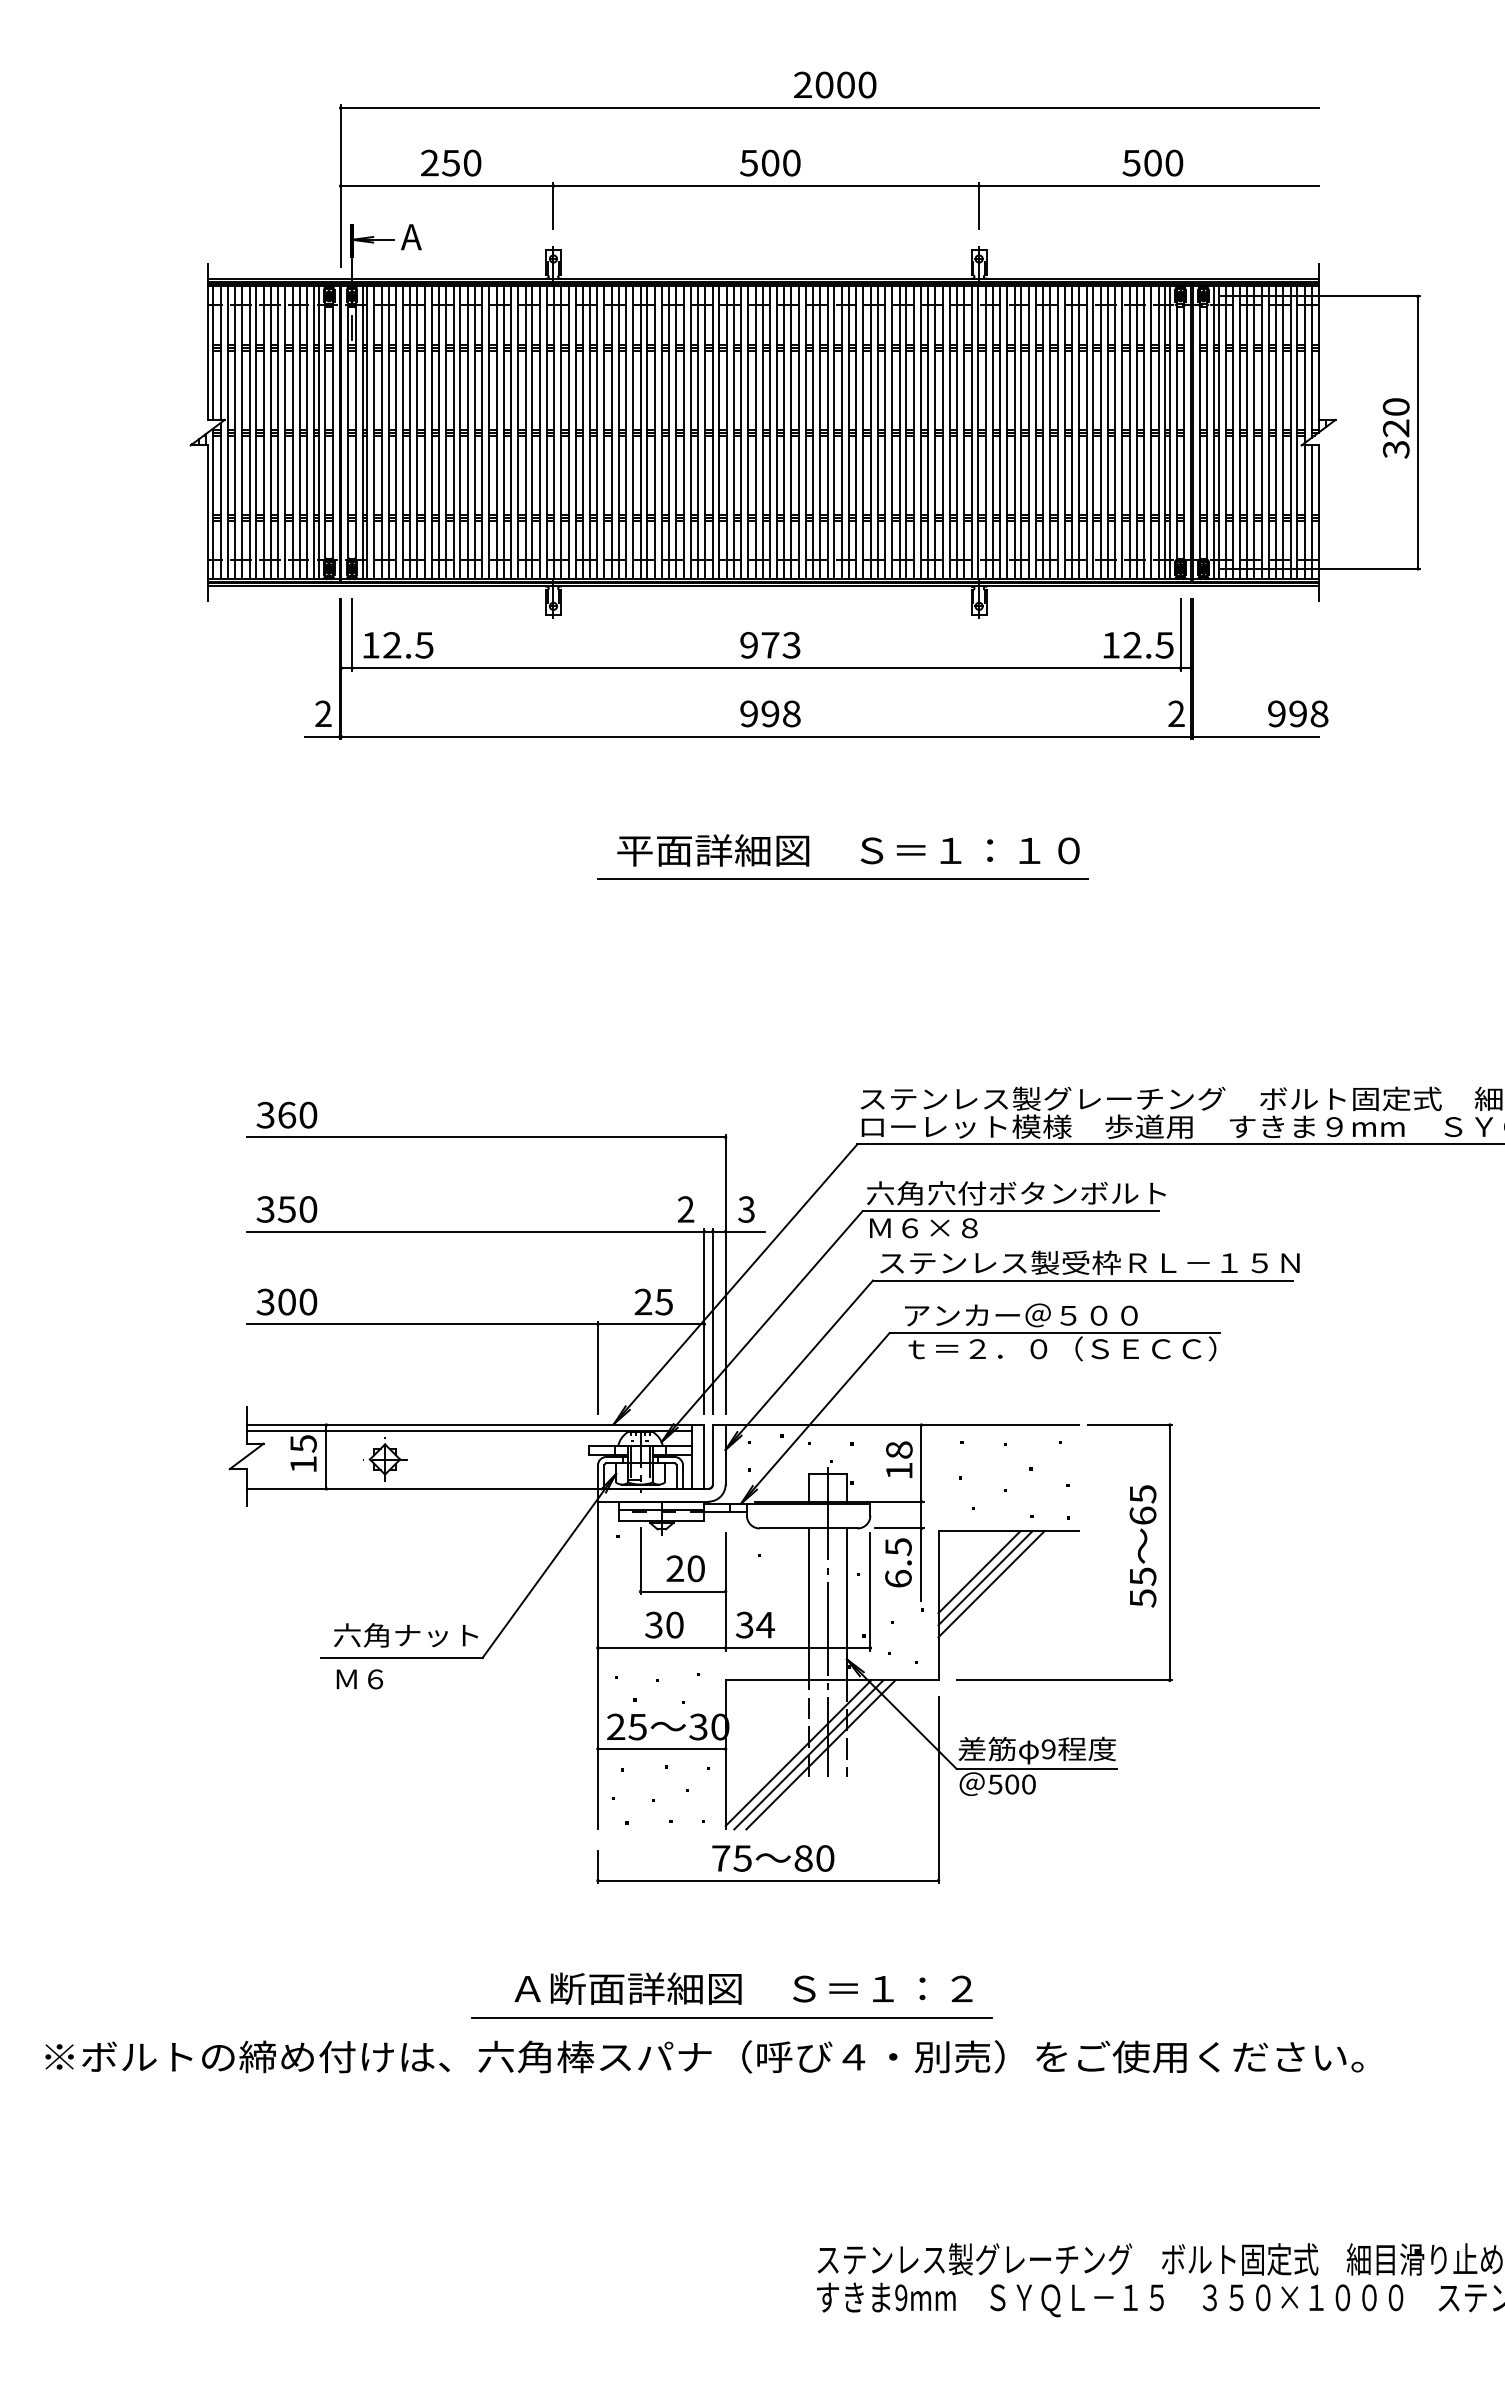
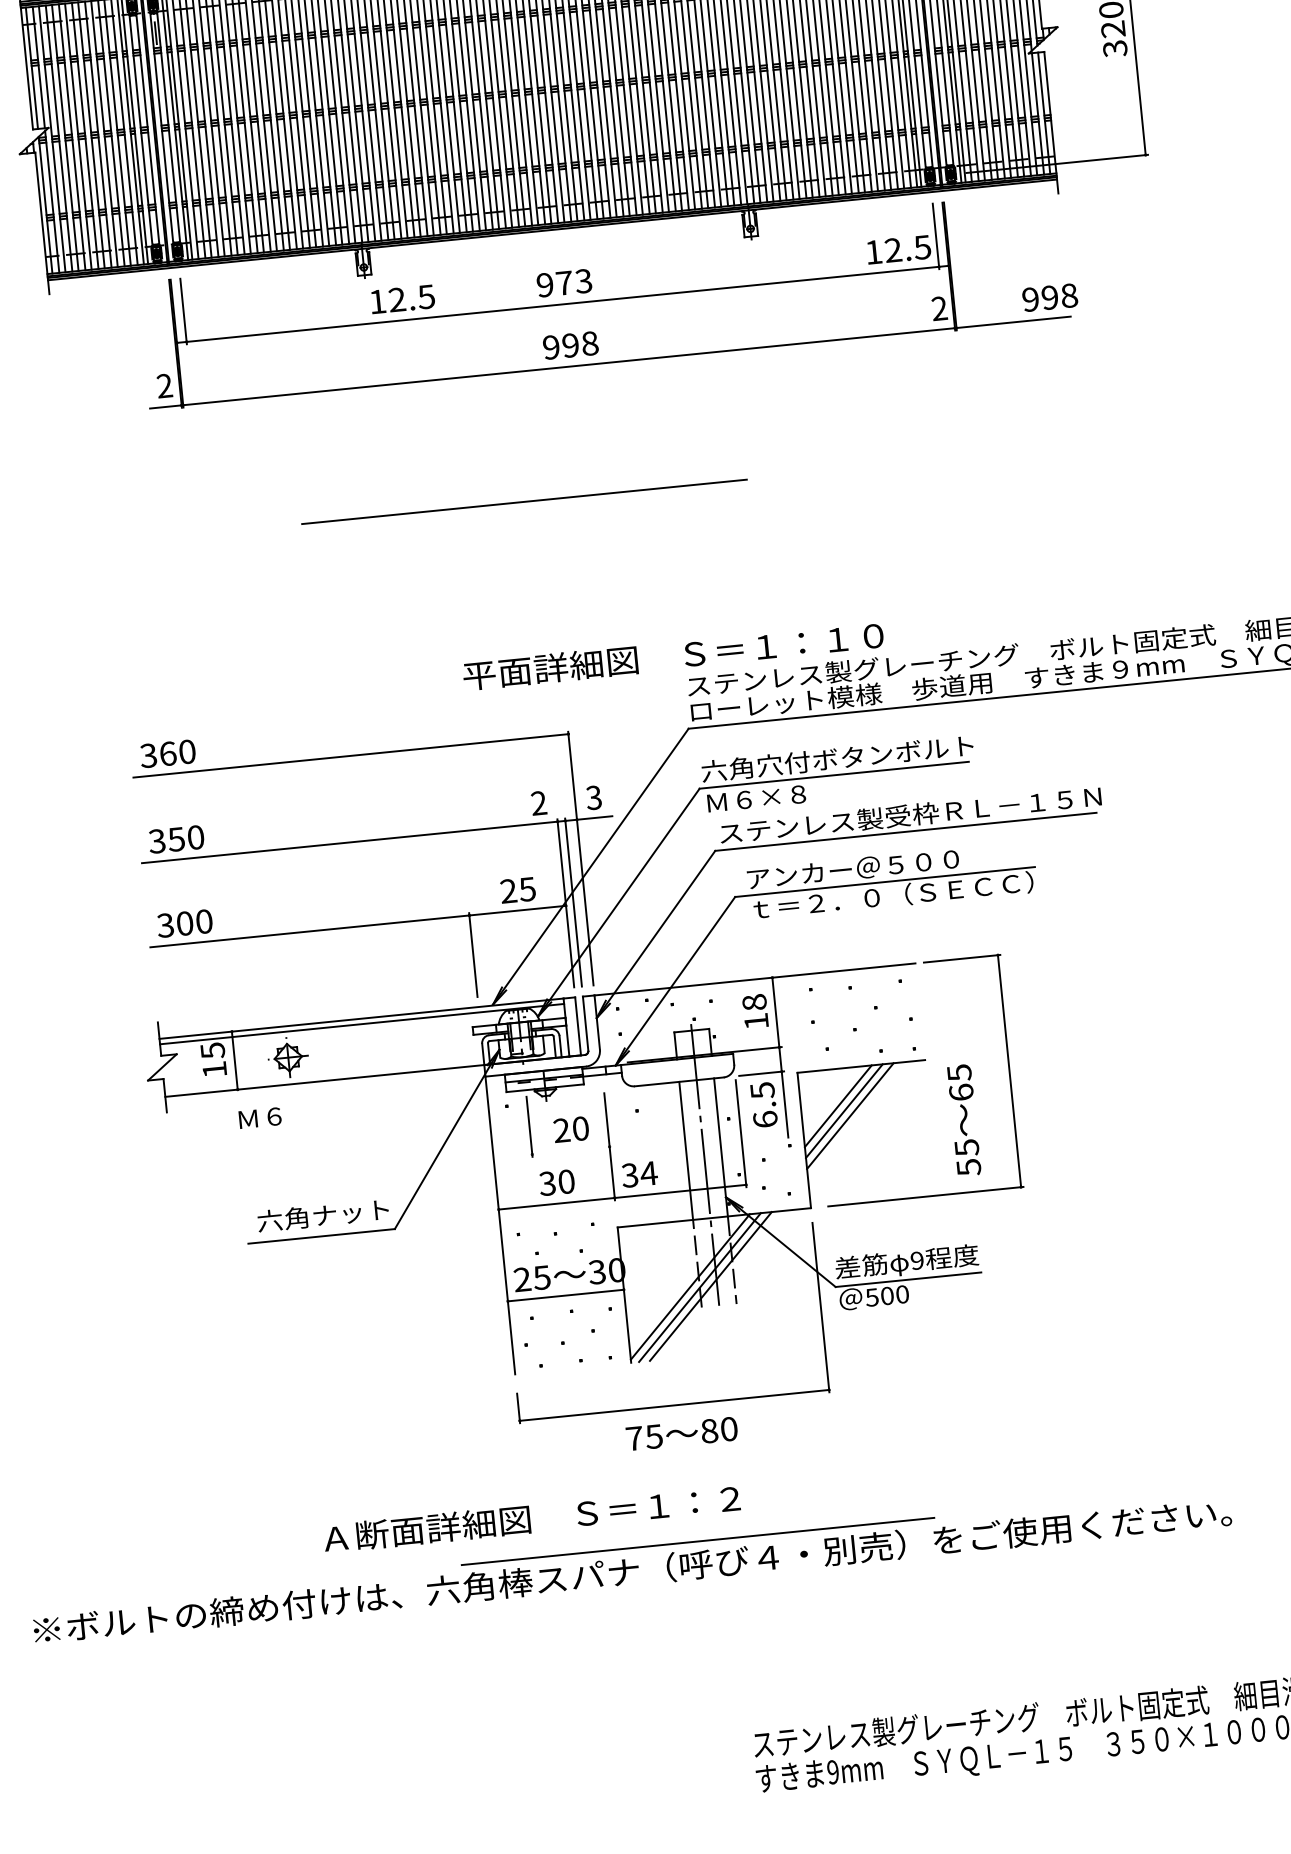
text: (398, 645) -> (402, 299), moved
text: (848, 850) -> (673, 655), moved
line: (842, 878) -> (523, 501), moved
text: (1142, 1546) -> (963, 1120), moved
line: (682, 1591) -> (570, 1150), removed
text: (359, 1679) -> (259, 1118), moved
text: (773, 1858) -> (682, 1433), moved
text: (743, 1988) -> (531, 1518), moved
line: (731, 2017) -> (697, 1541), moved

